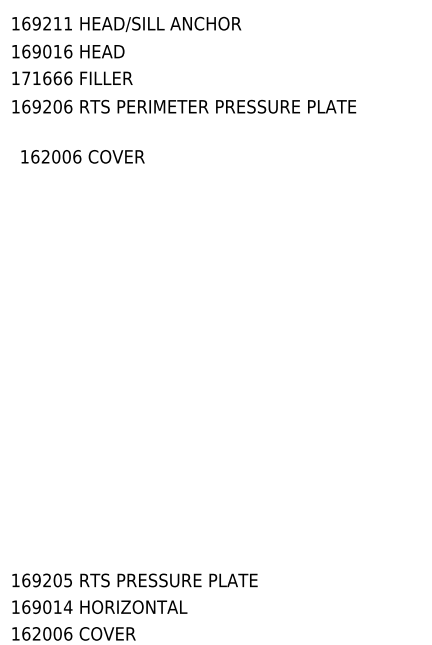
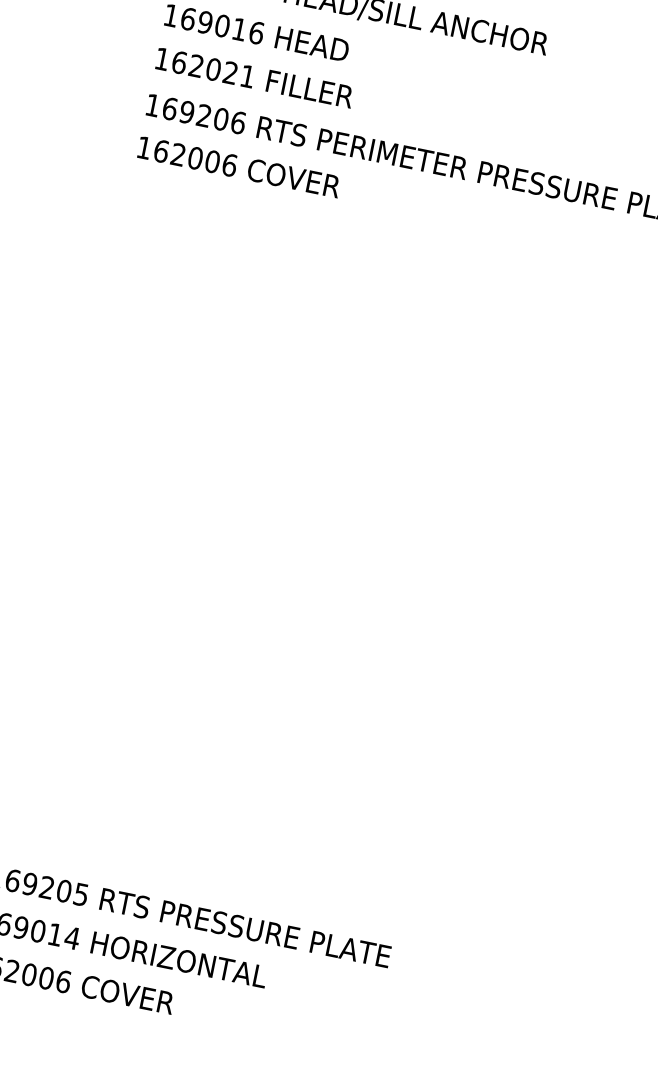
text: (47, 78) -> (213, 69), 171666 -> 162021
text: (82, 156) -> (238, 166), moved

